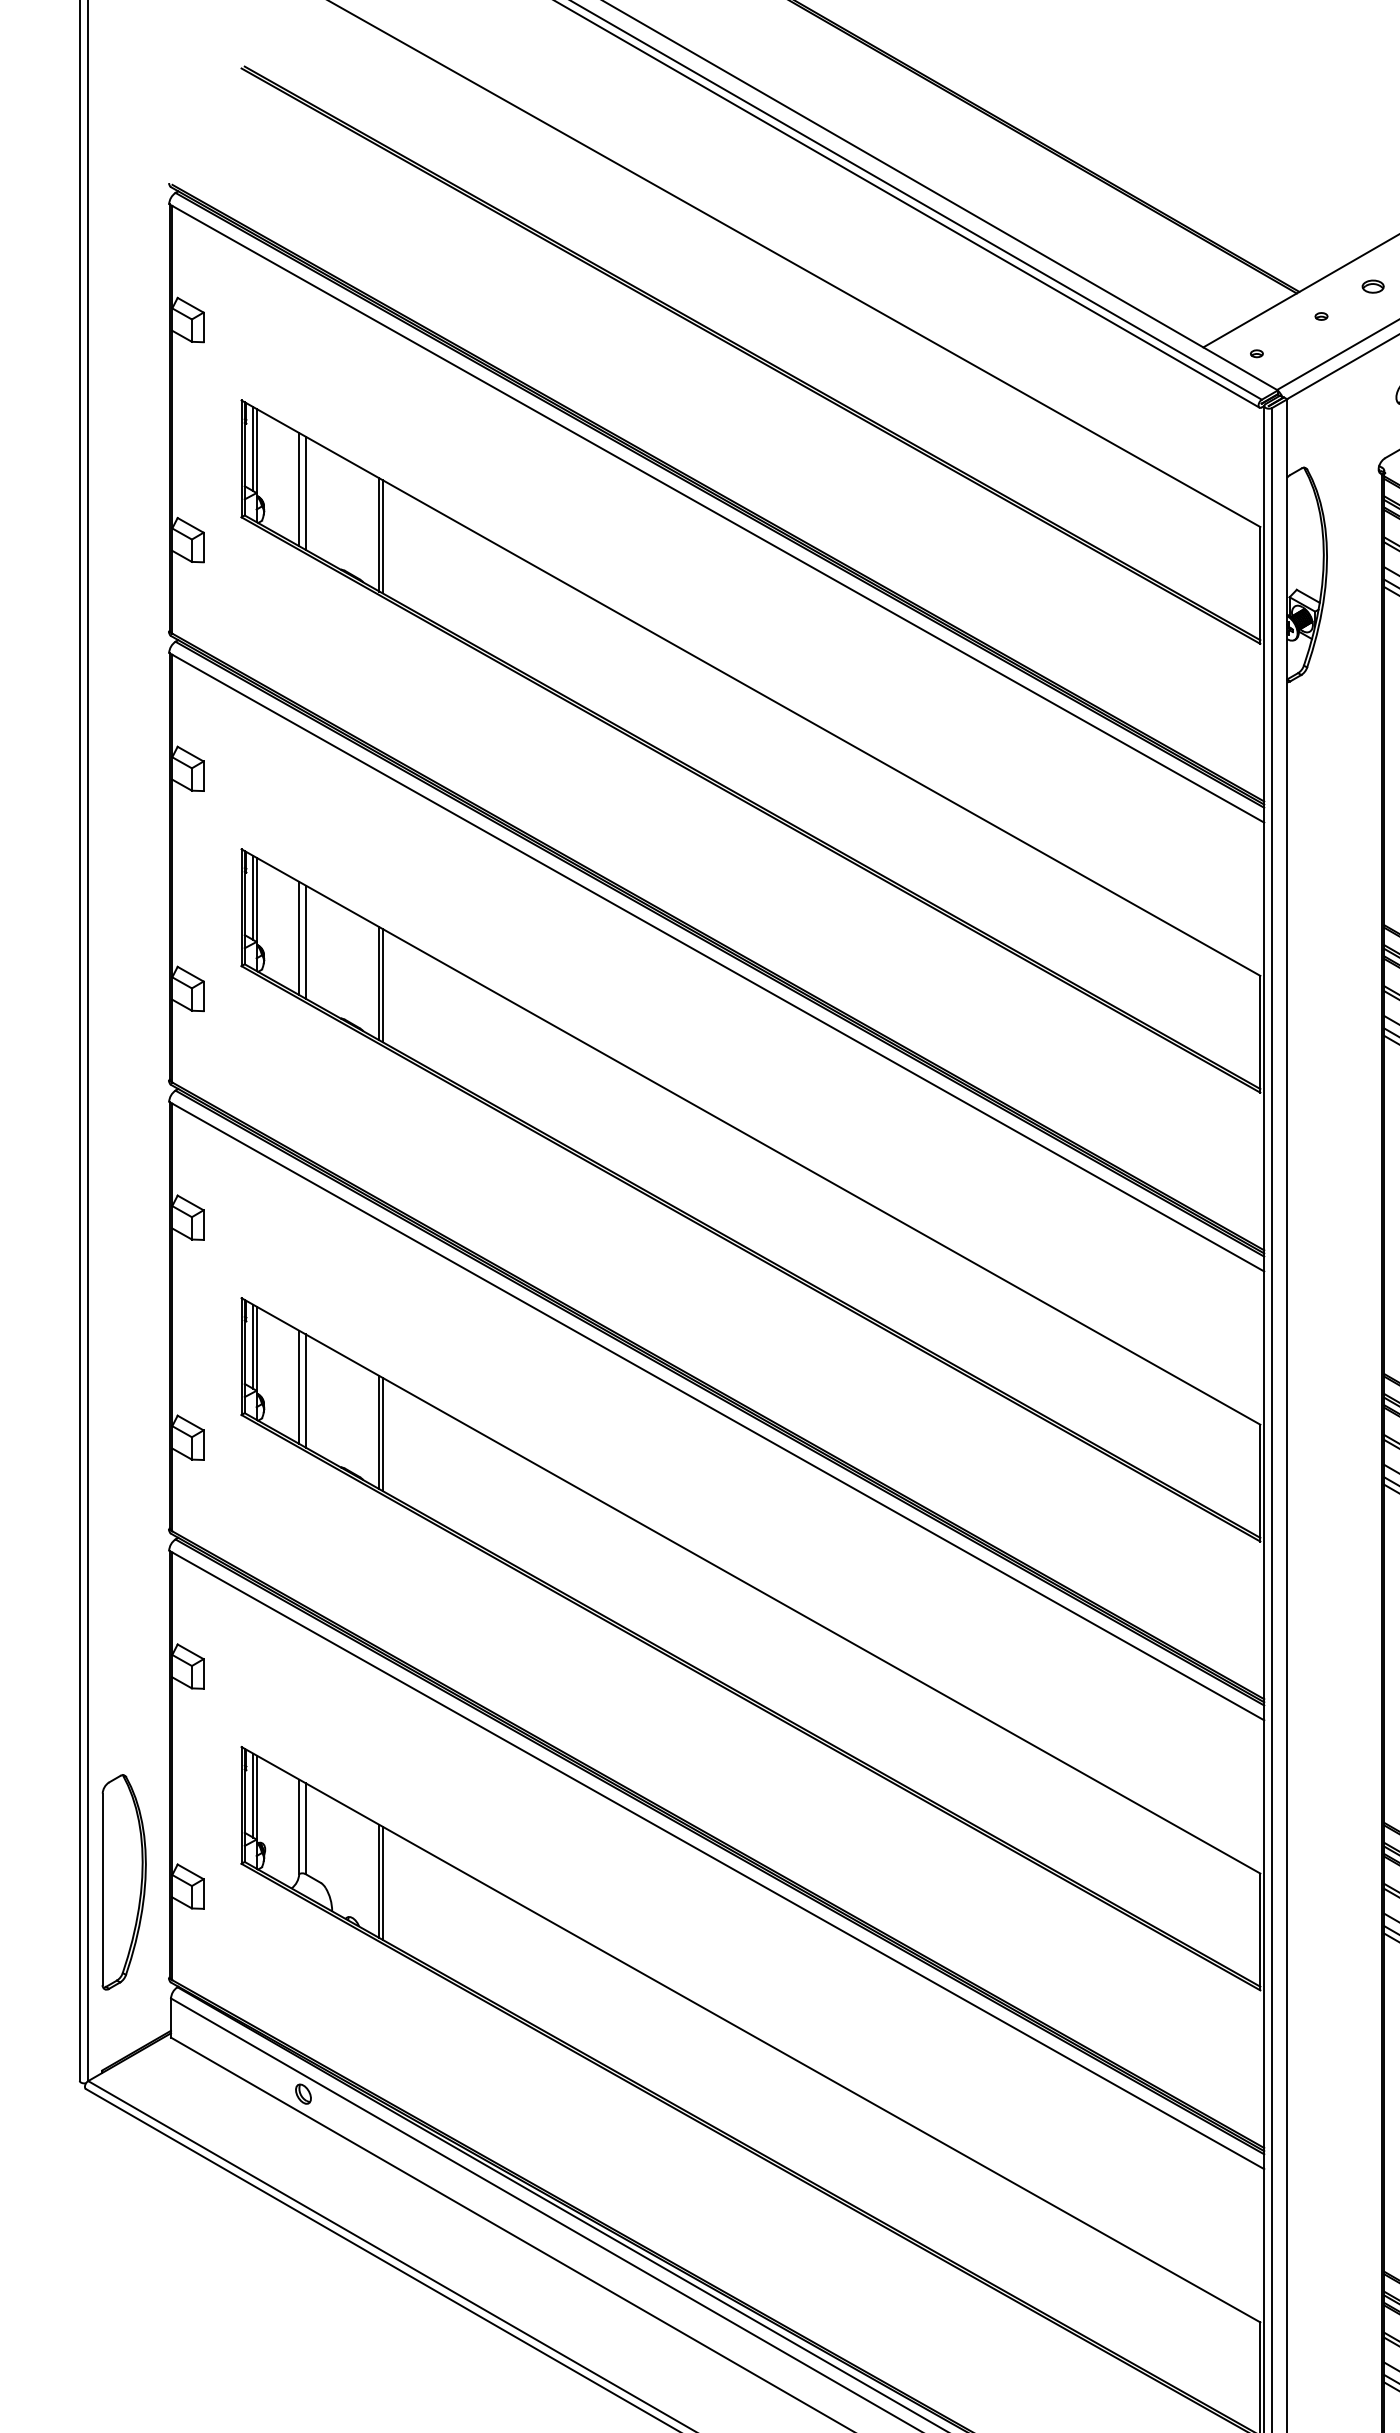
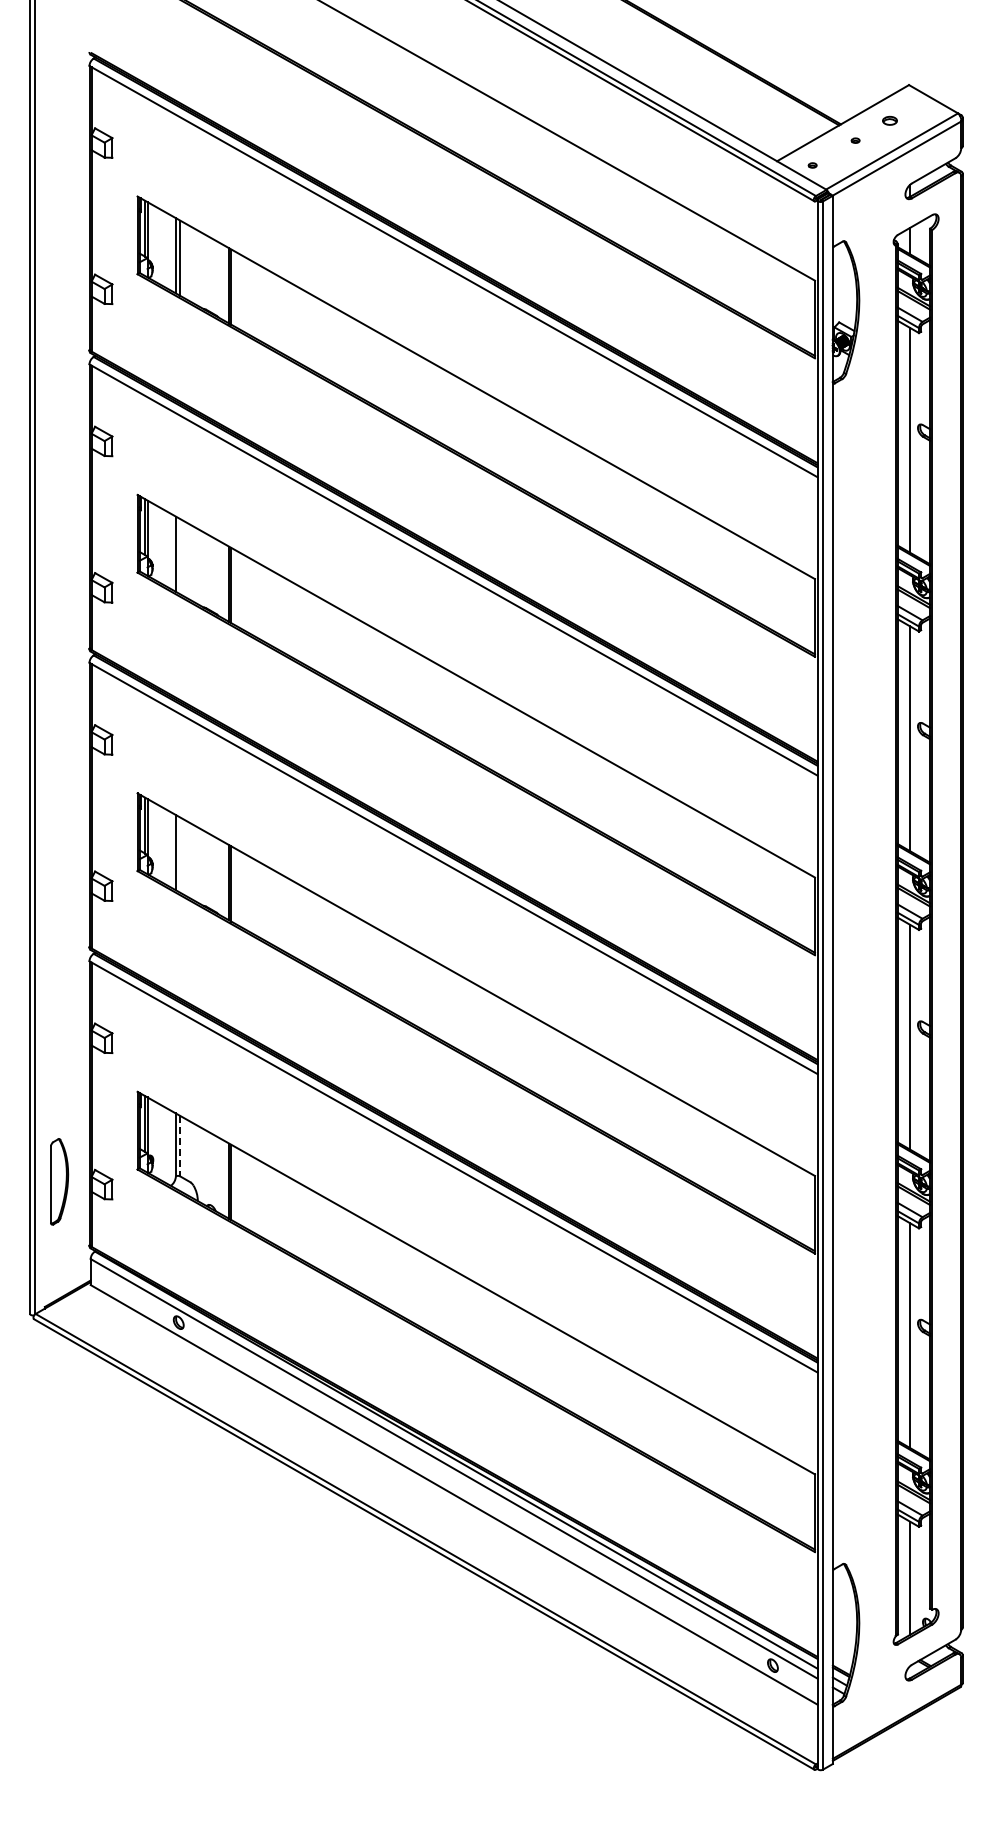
line: (306, 941) -> (180, 556), removed
line: (306, 1390) -> (180, 854), removed
line: (306, 1829) -> (180, 1146), solid -> dashed
part: (124, 1881) -> (59, 1181), size x0.6

